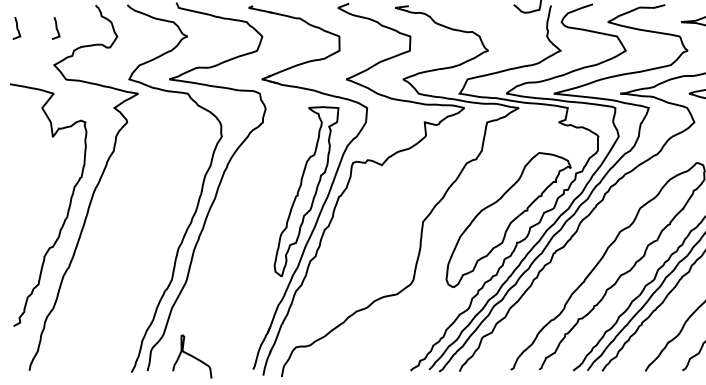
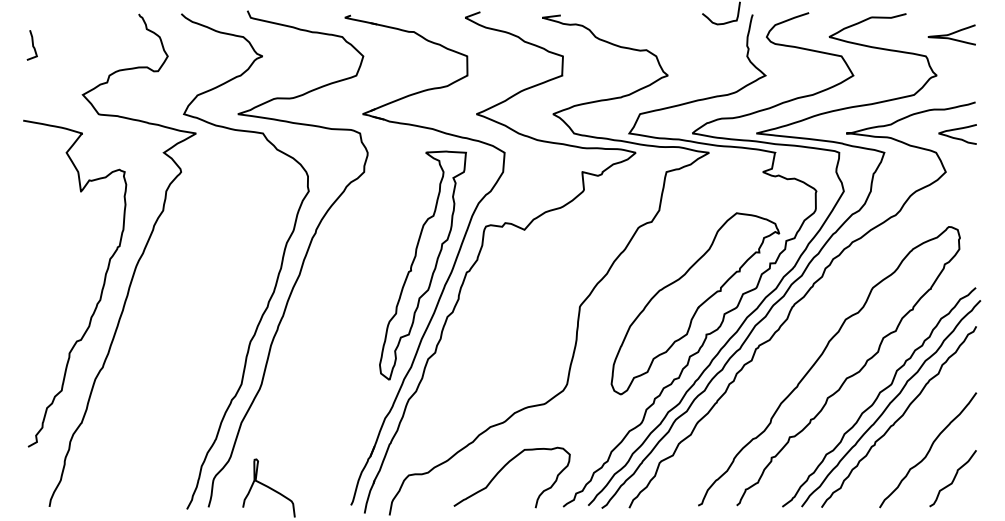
curve: (56, 28) -> (85, 45), removed
curve: (366, 342) -> (503, 468), added

